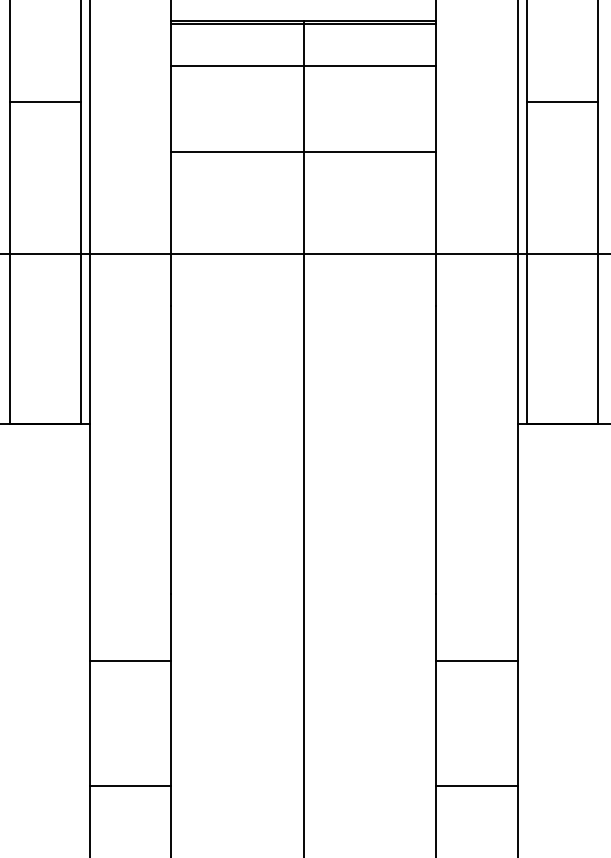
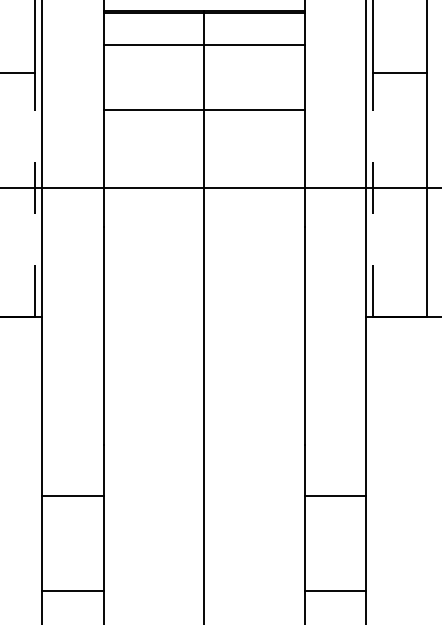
line: (81, 263) -> (35, 195), solid -> dashed
line: (526, 263) -> (372, 195), solid -> dashed

